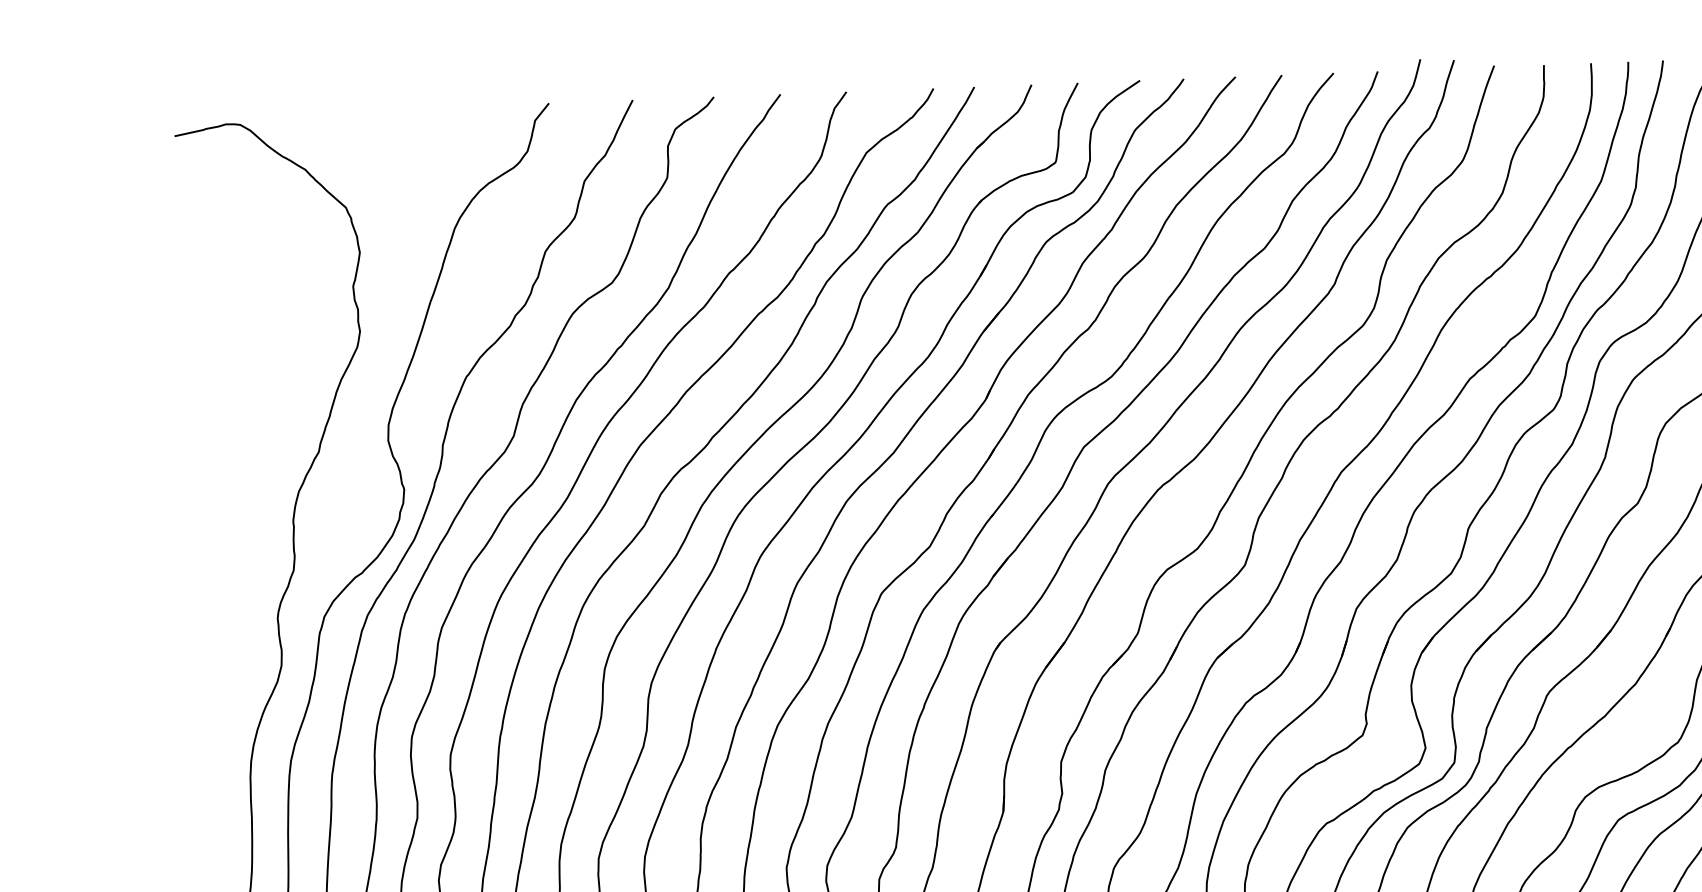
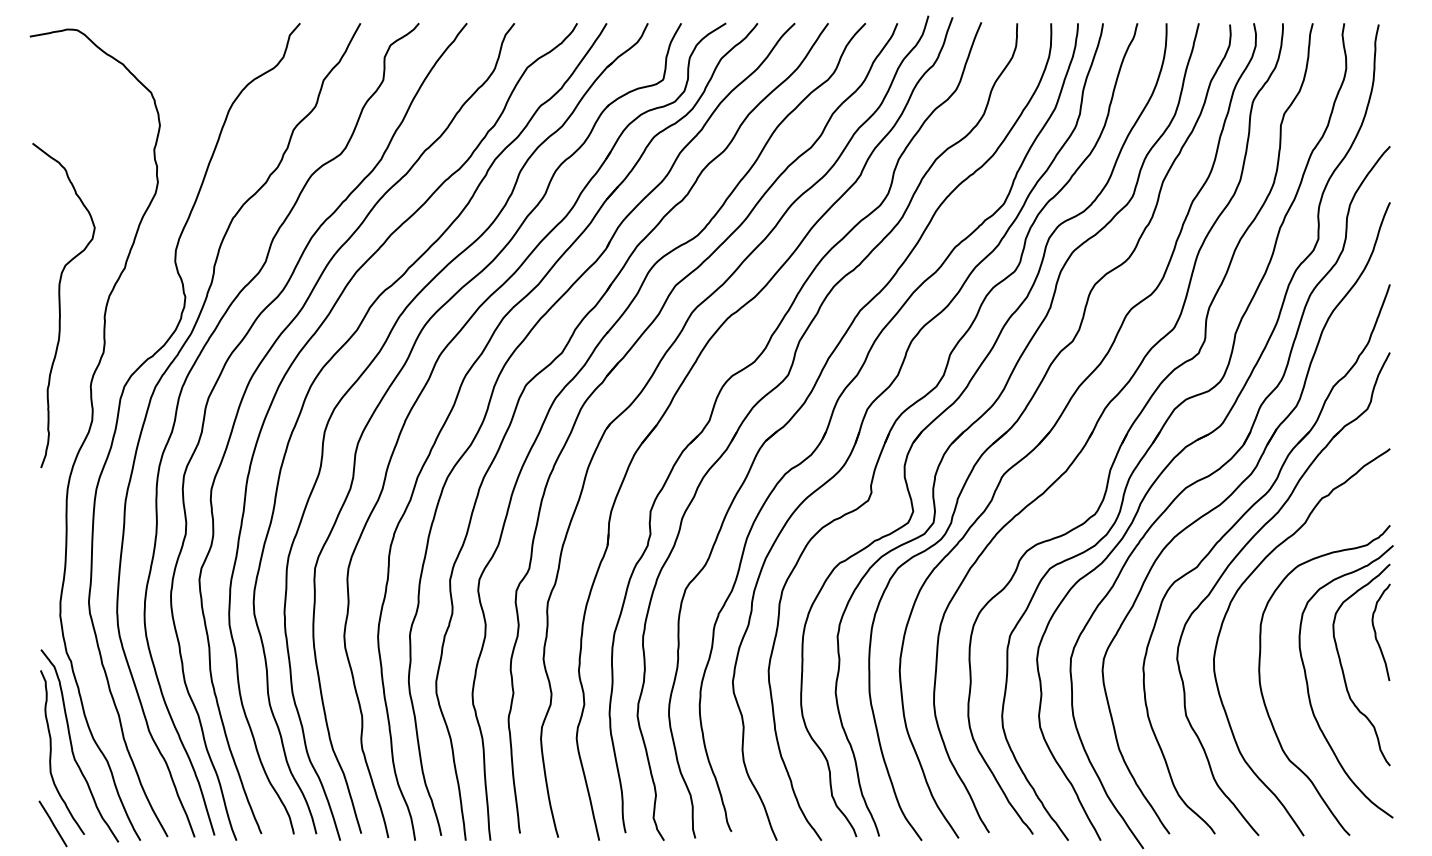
curve: (231, 507) -> (60, 305), added

